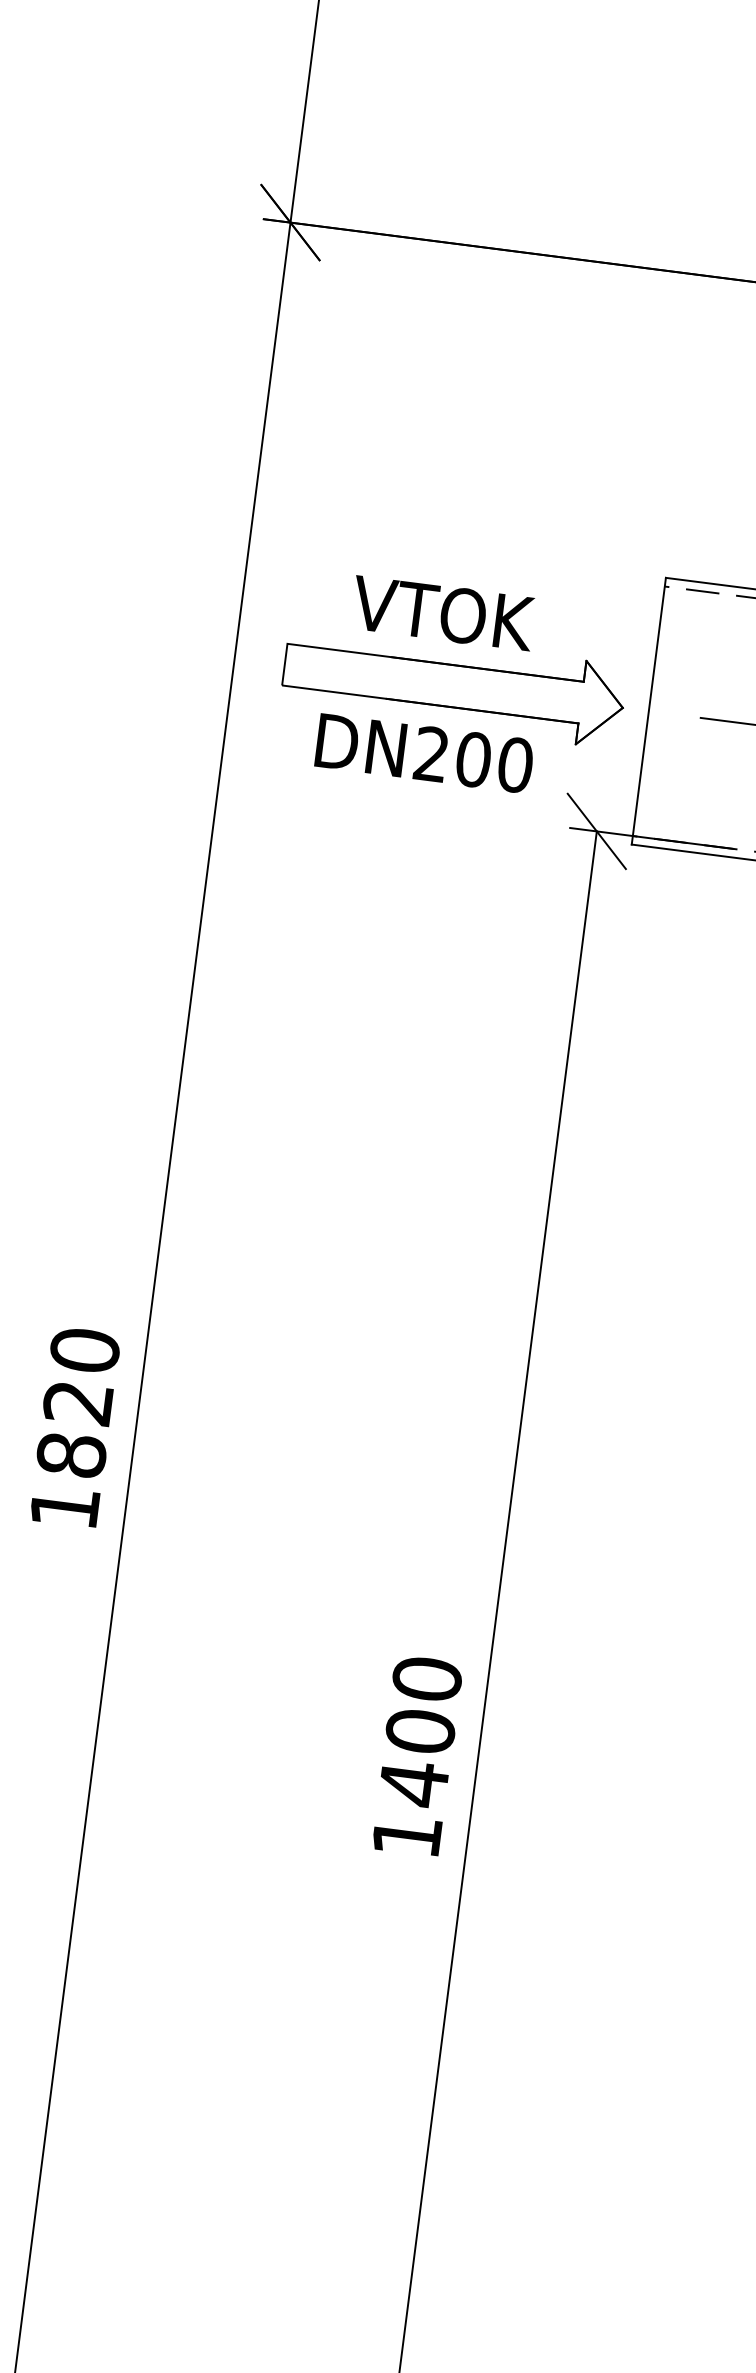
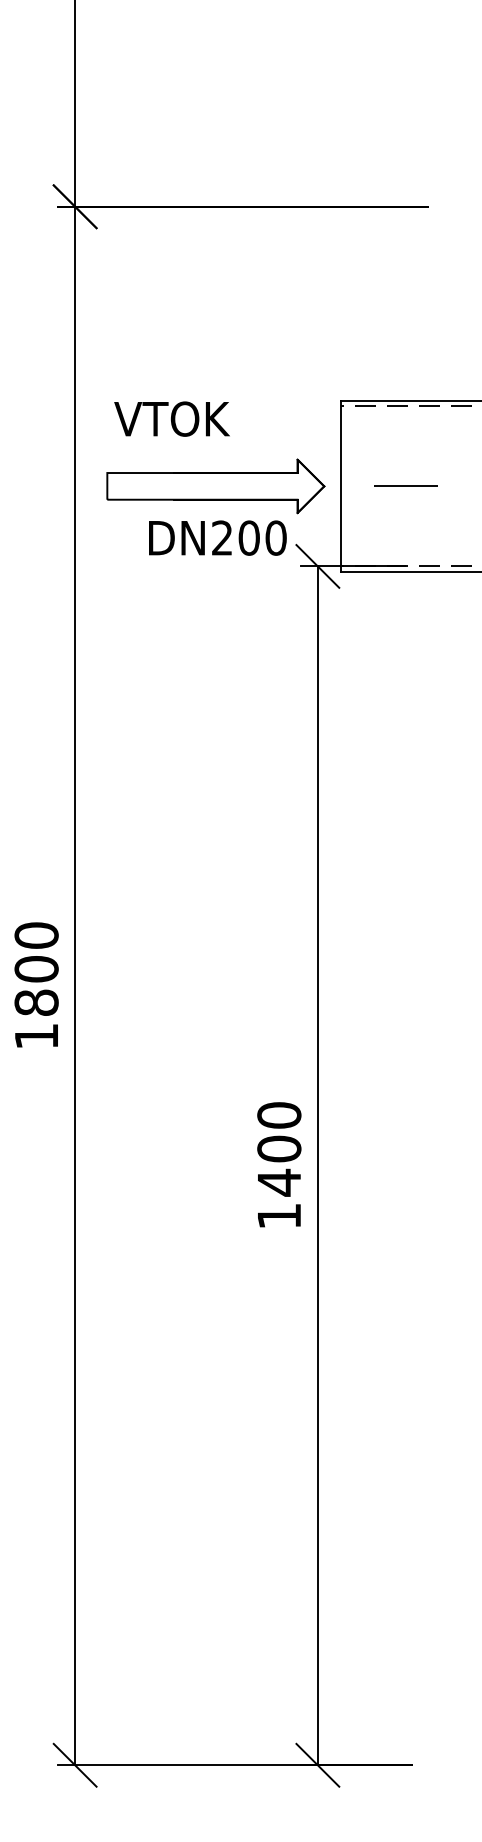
text: (442, 612) -> (171, 418), moved
text: (424, 752) -> (217, 537), moved
text: (78, 1403) -> (36, 969), 1820 -> 1800

